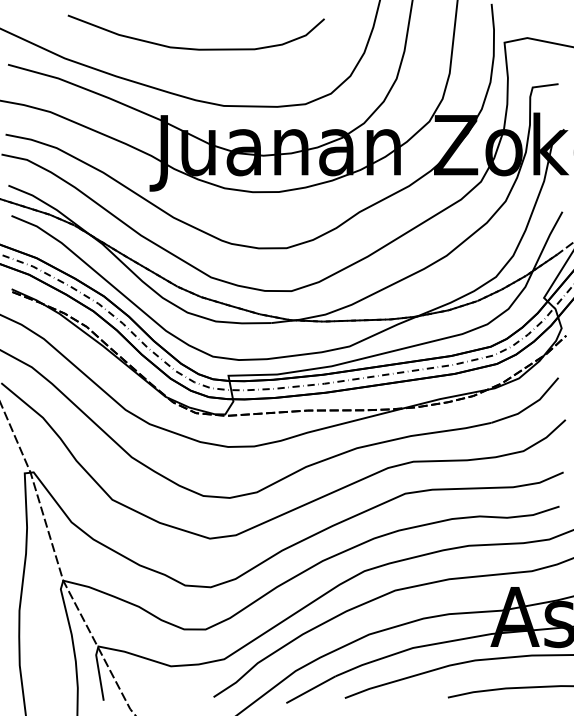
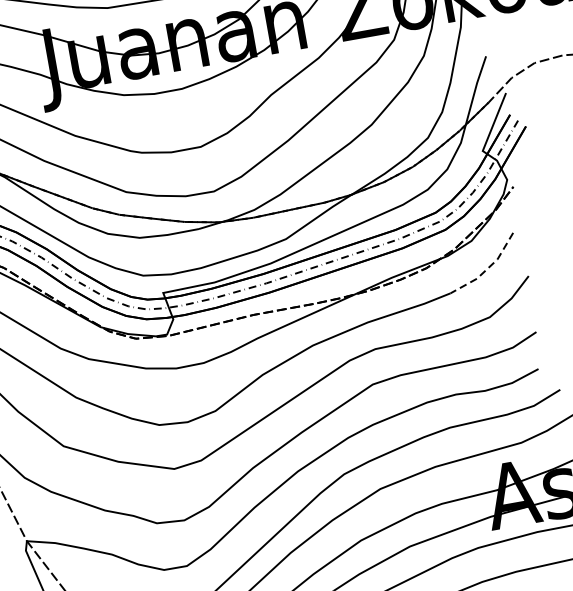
line: (528, 407) -> (486, 270), solid -> dashed

